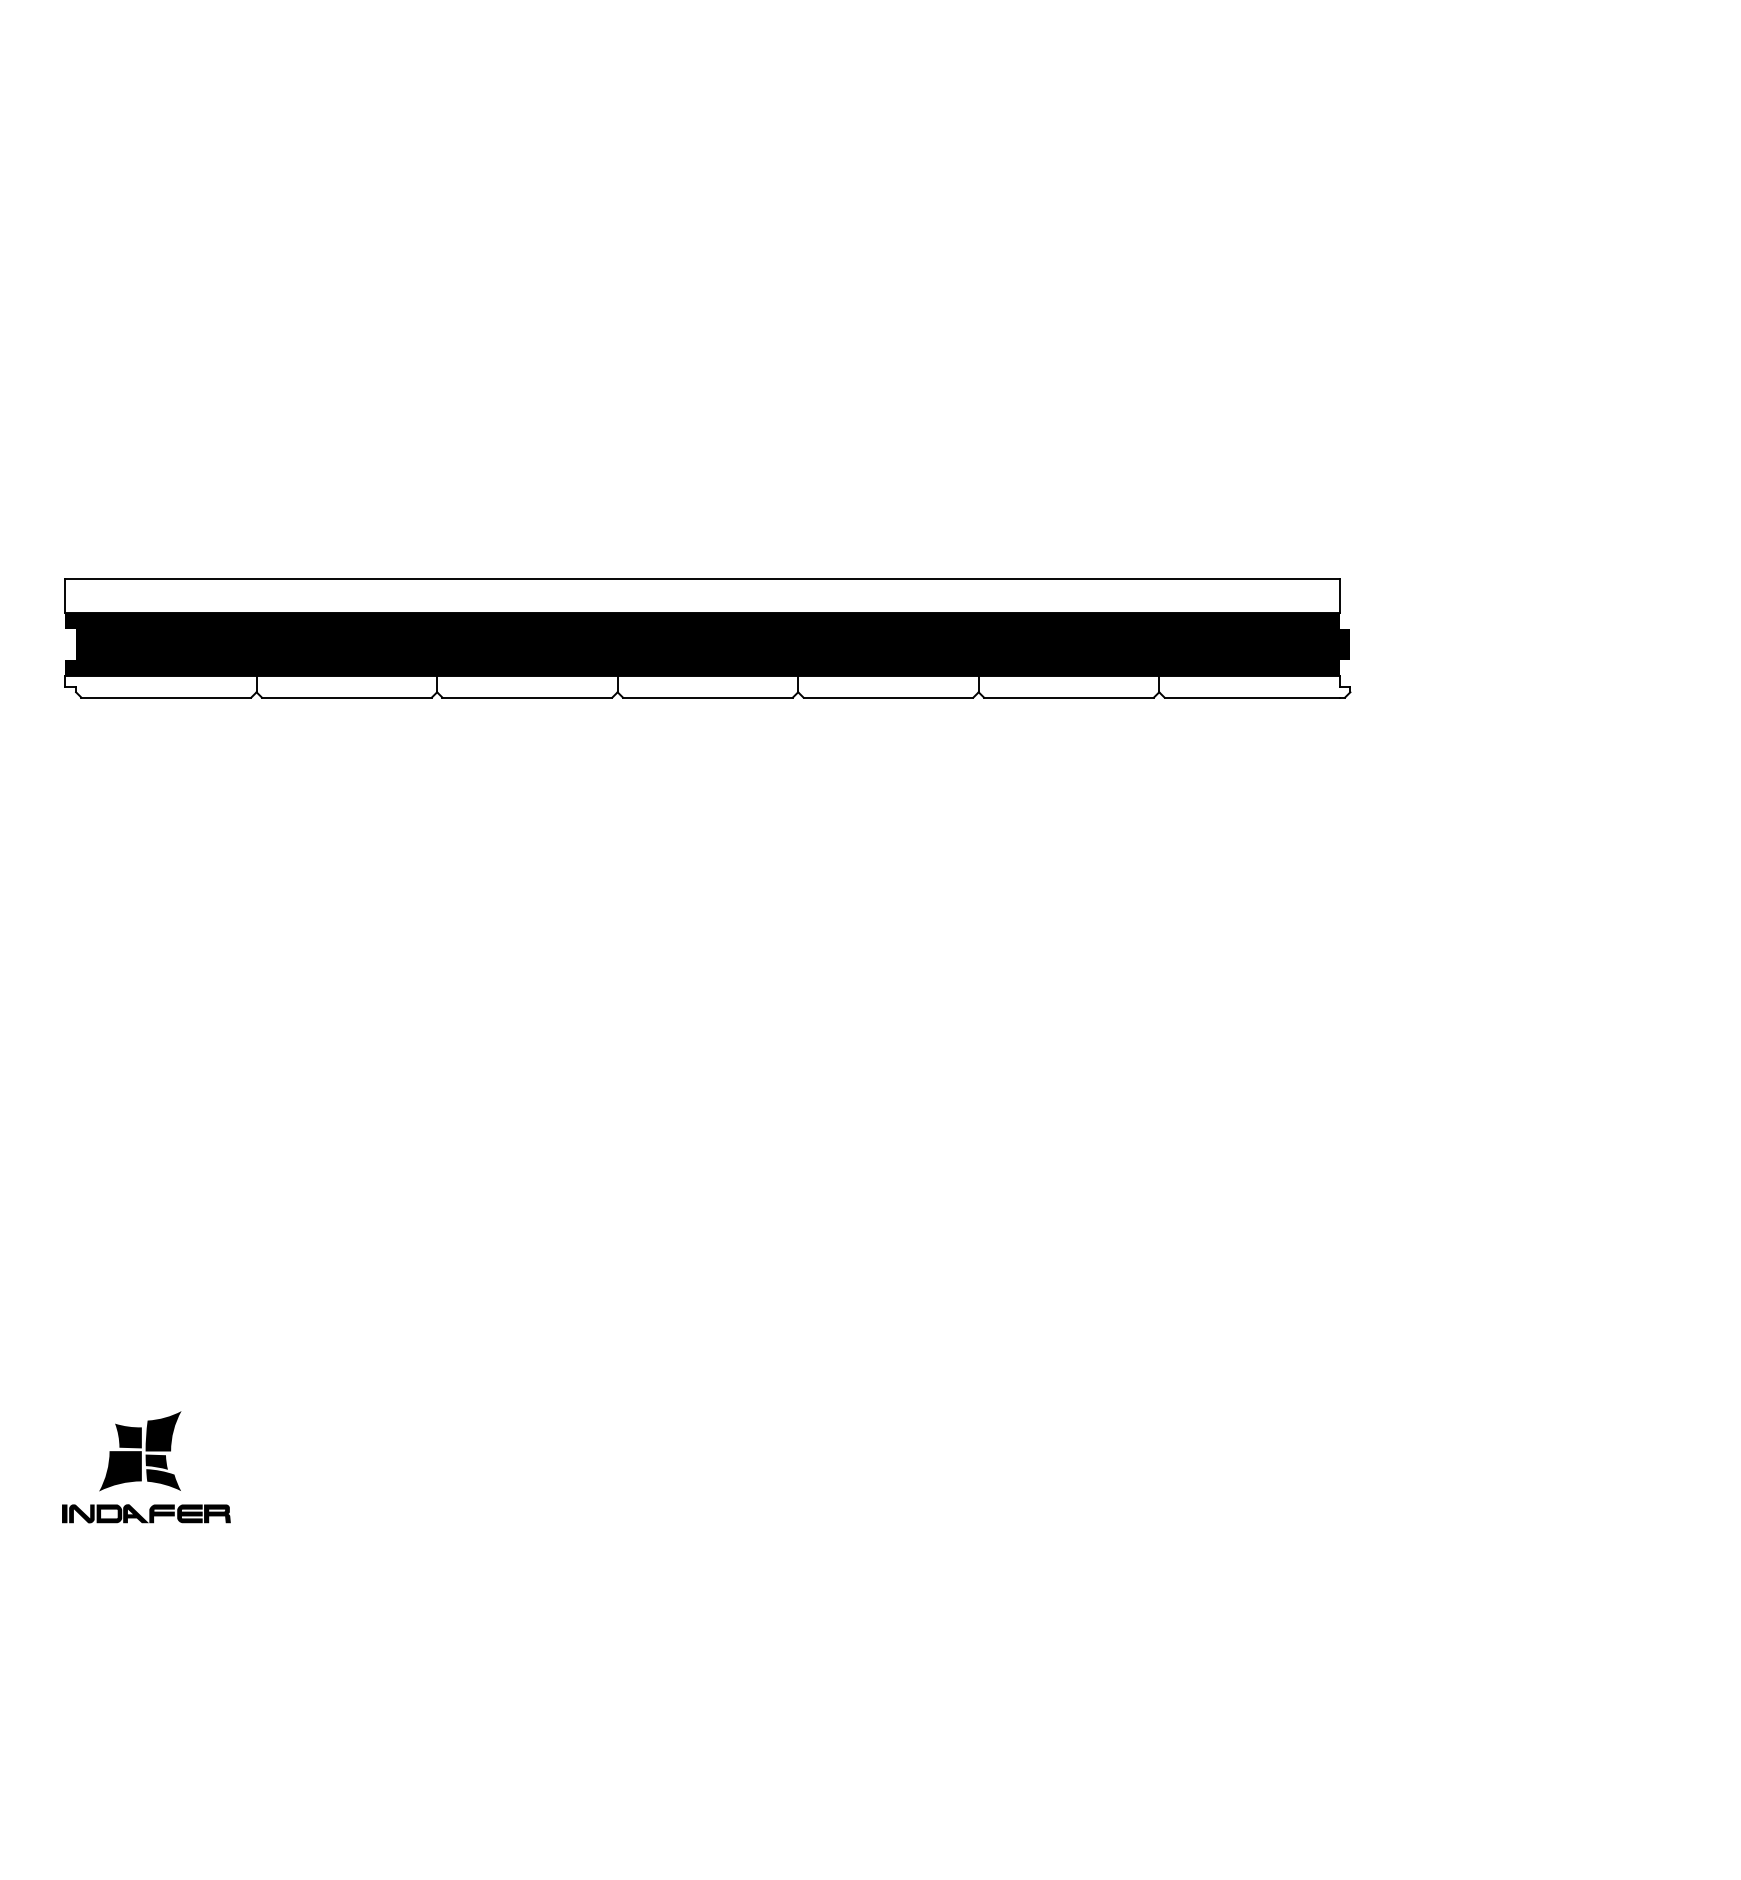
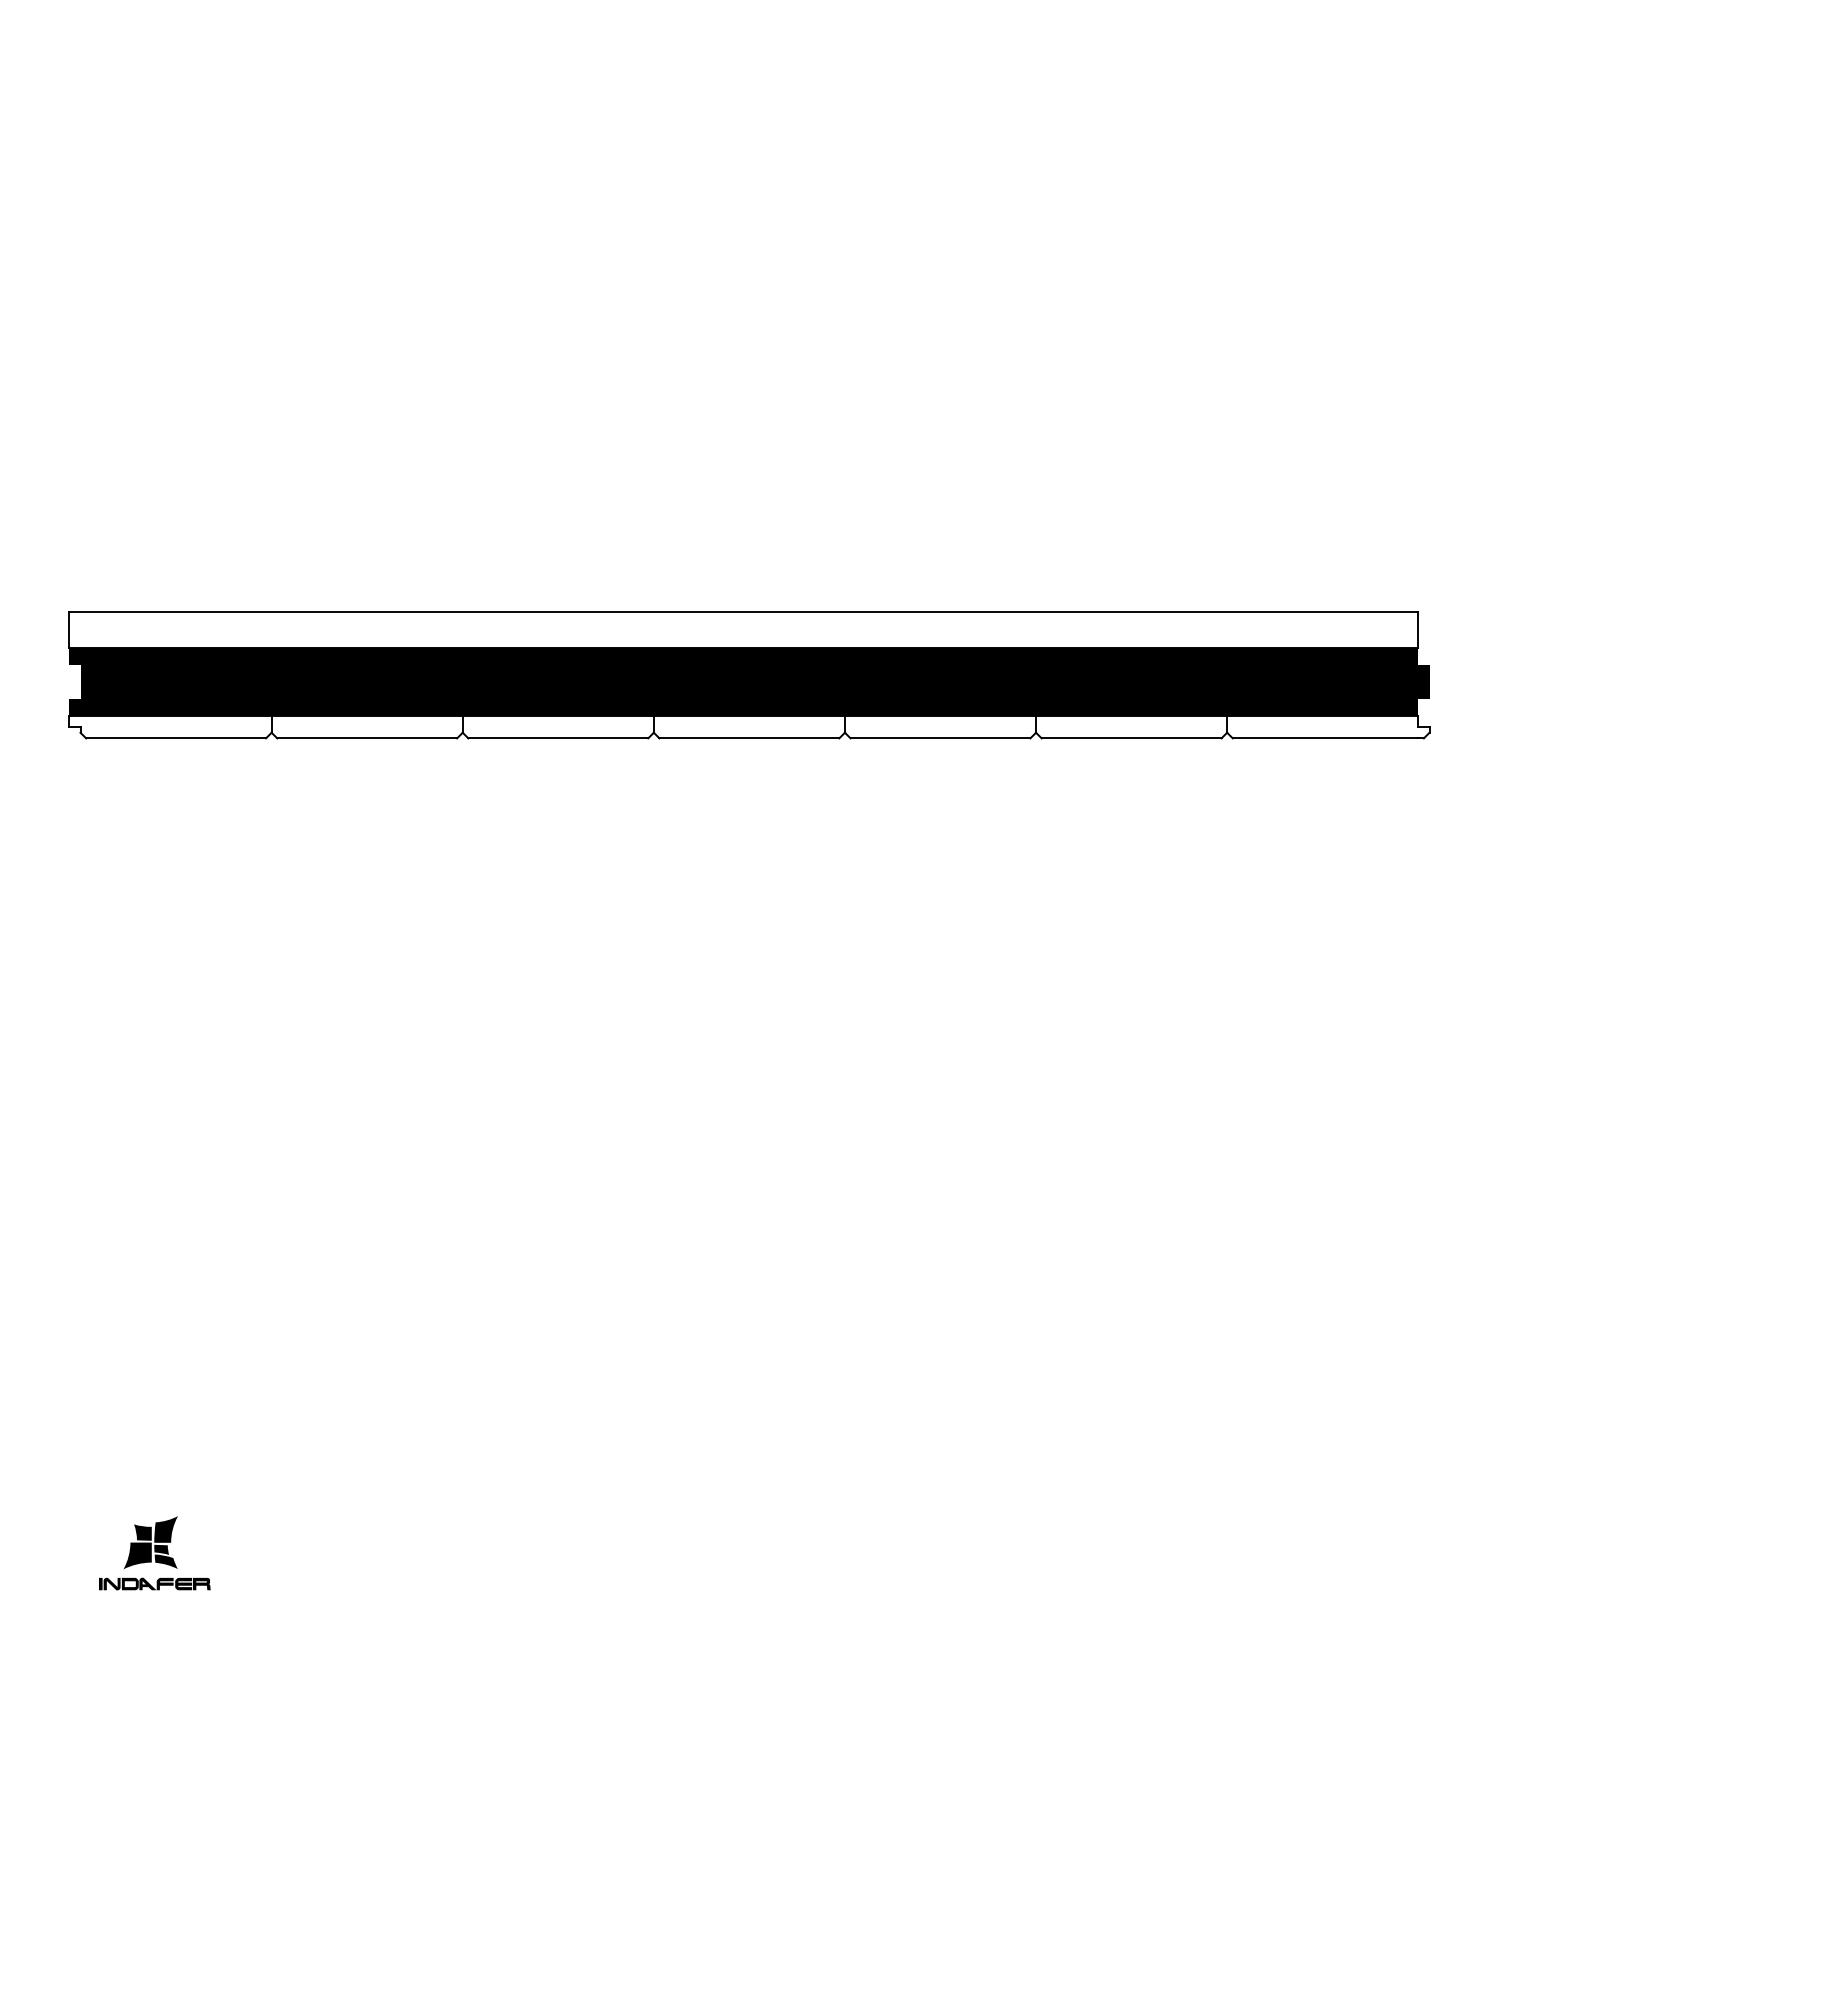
part: (145, 1467) -> (154, 1553), size x0.62

